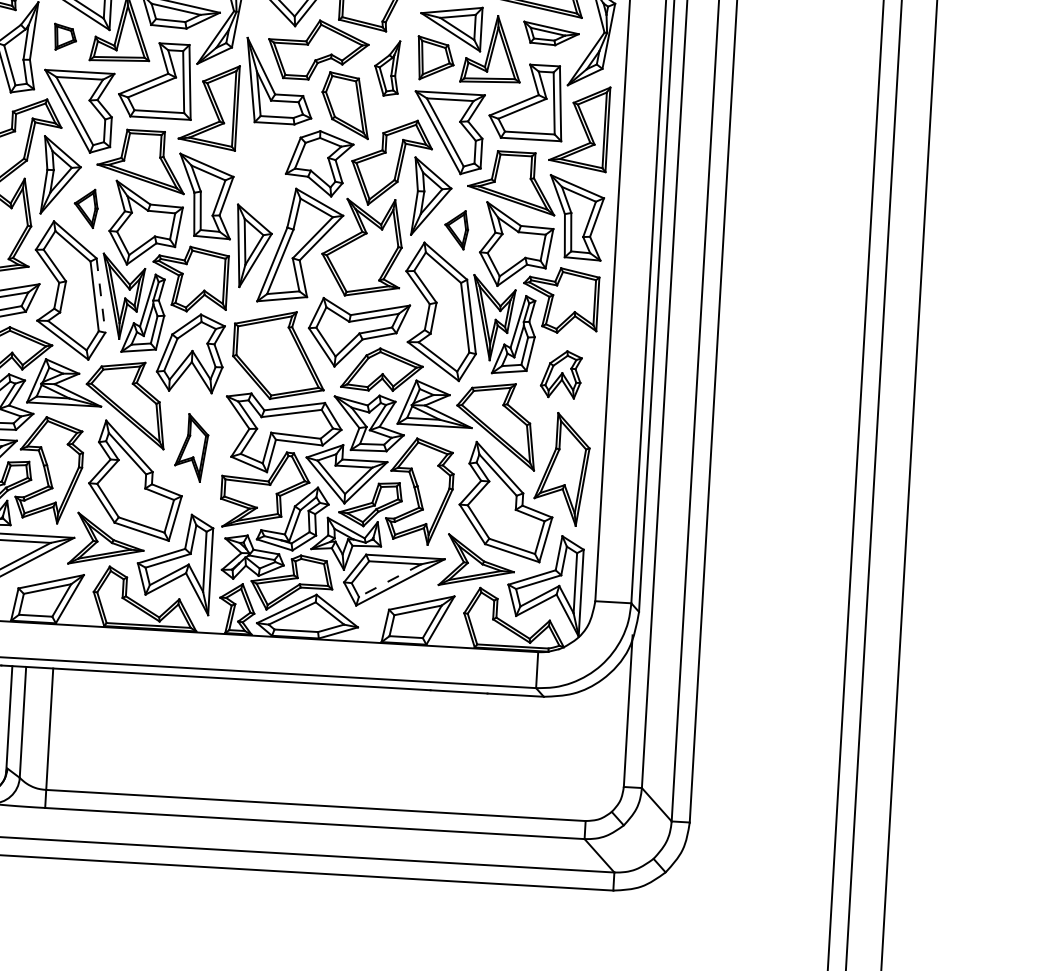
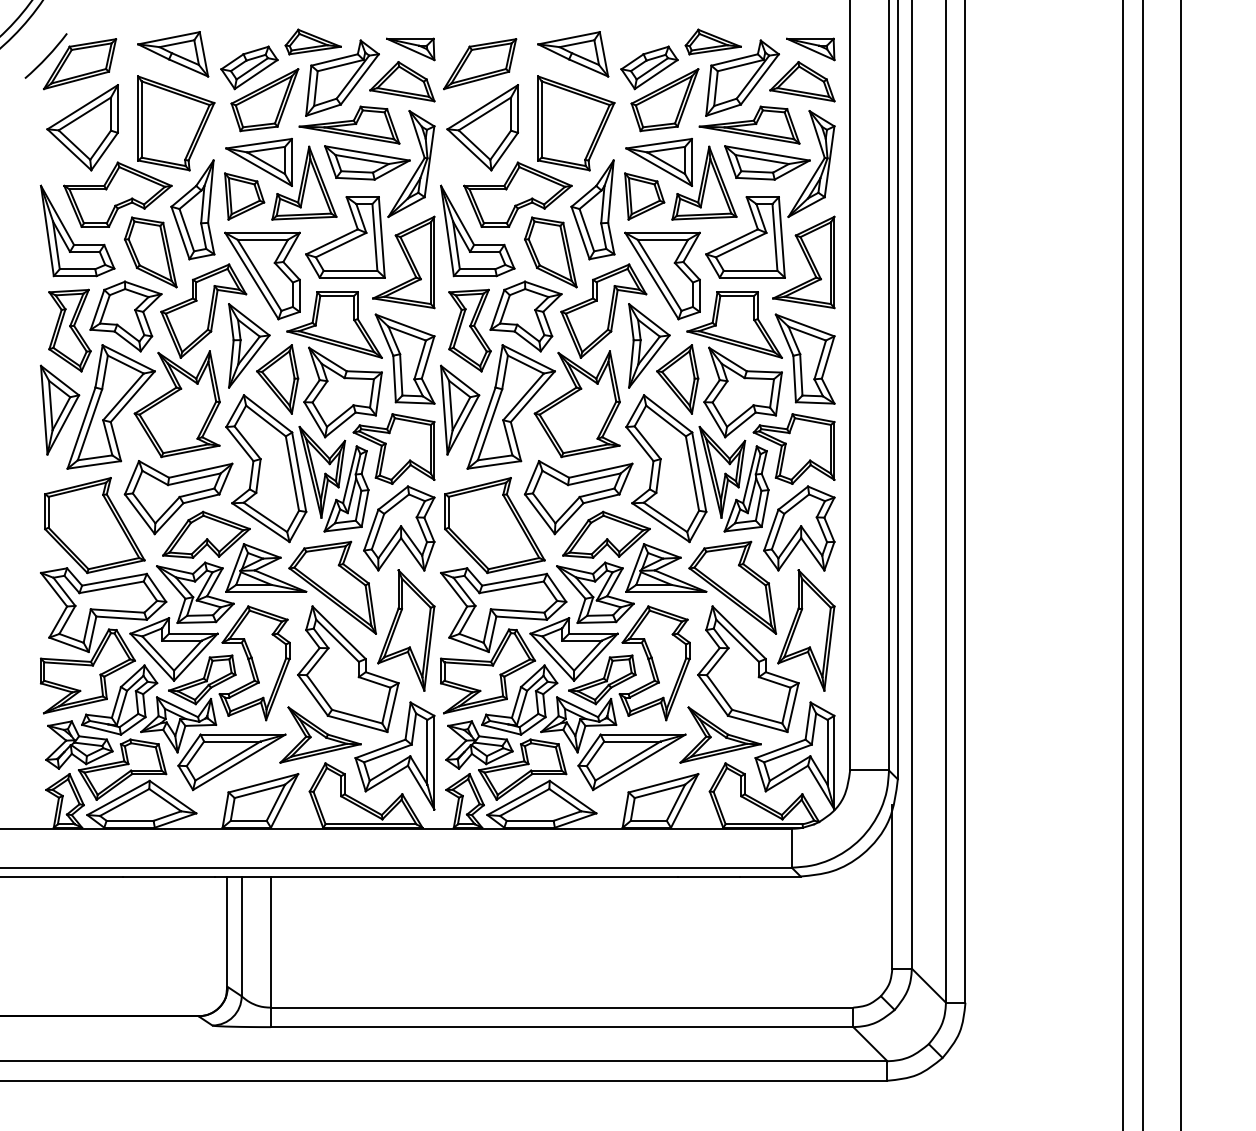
part: (551, 33) -> (767, 162), size x1.43
part: (65, 37) -> (244, 196), size x1.67
part: (386, 67) -> (592, 209), size x1.67
part: (266, 173) -> (469, 330), added
part: (85, 208) -> (277, 379), size x1.67
part: (456, 229) -> (677, 379), size x1.67
line: (101, 295) -> (299, 472), dashed -> solid
part: (561, 374) -> (799, 528), size x1.67
part: (191, 447) -> (406, 630), size x1.67
line: (390, 581) -> (628, 761), dashed -> solid

